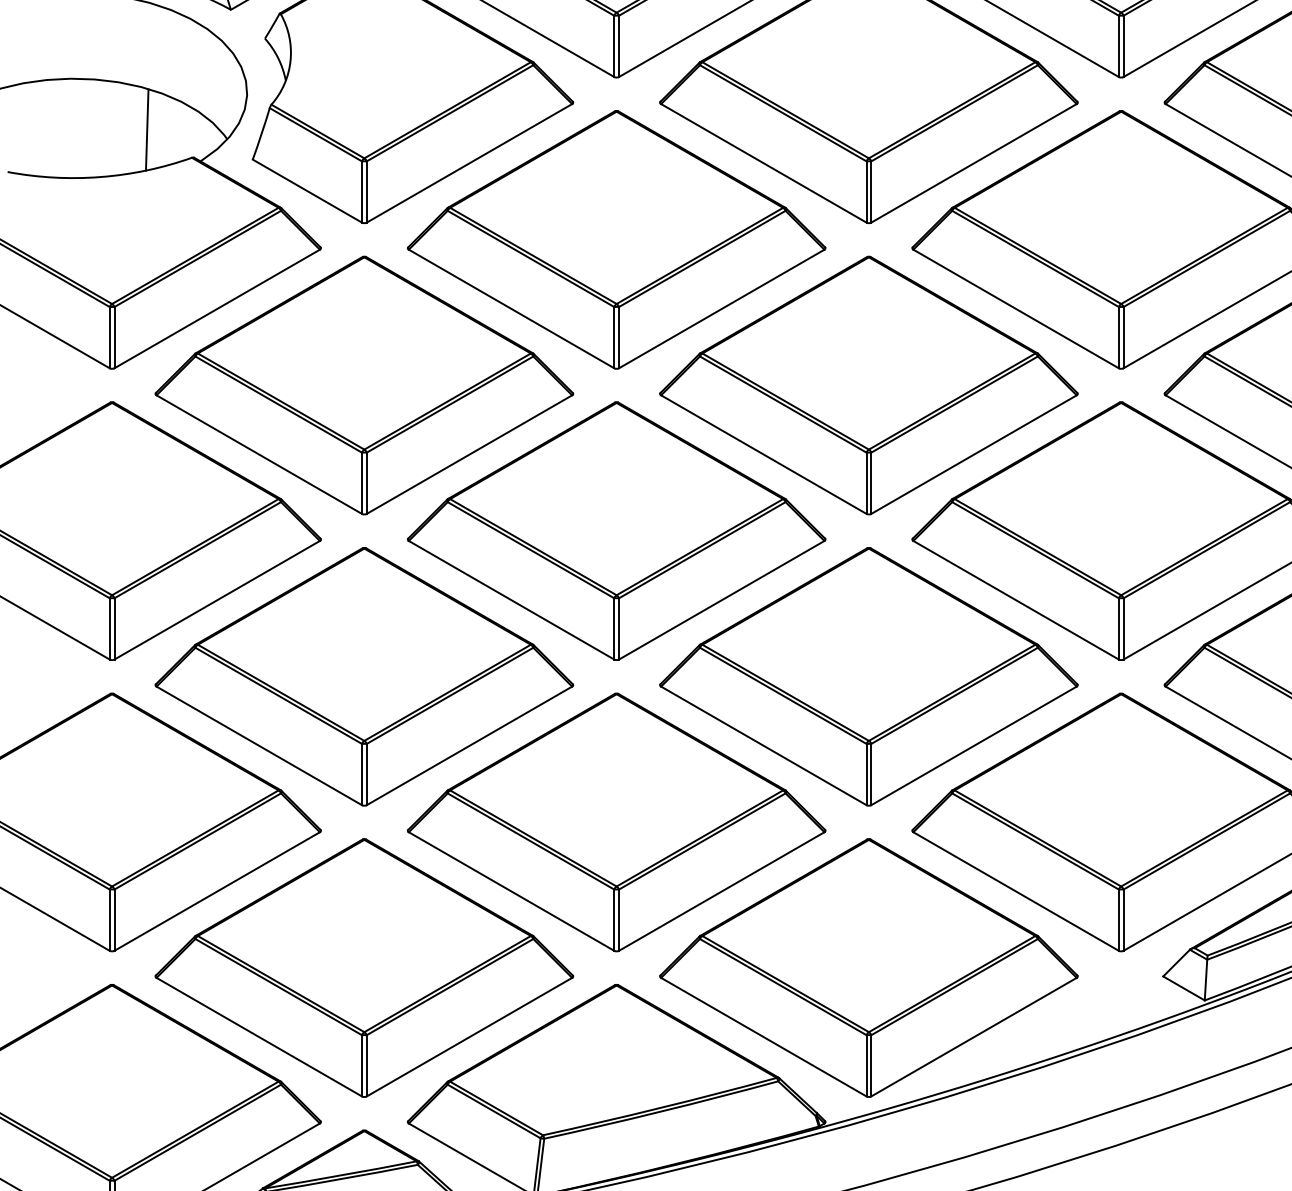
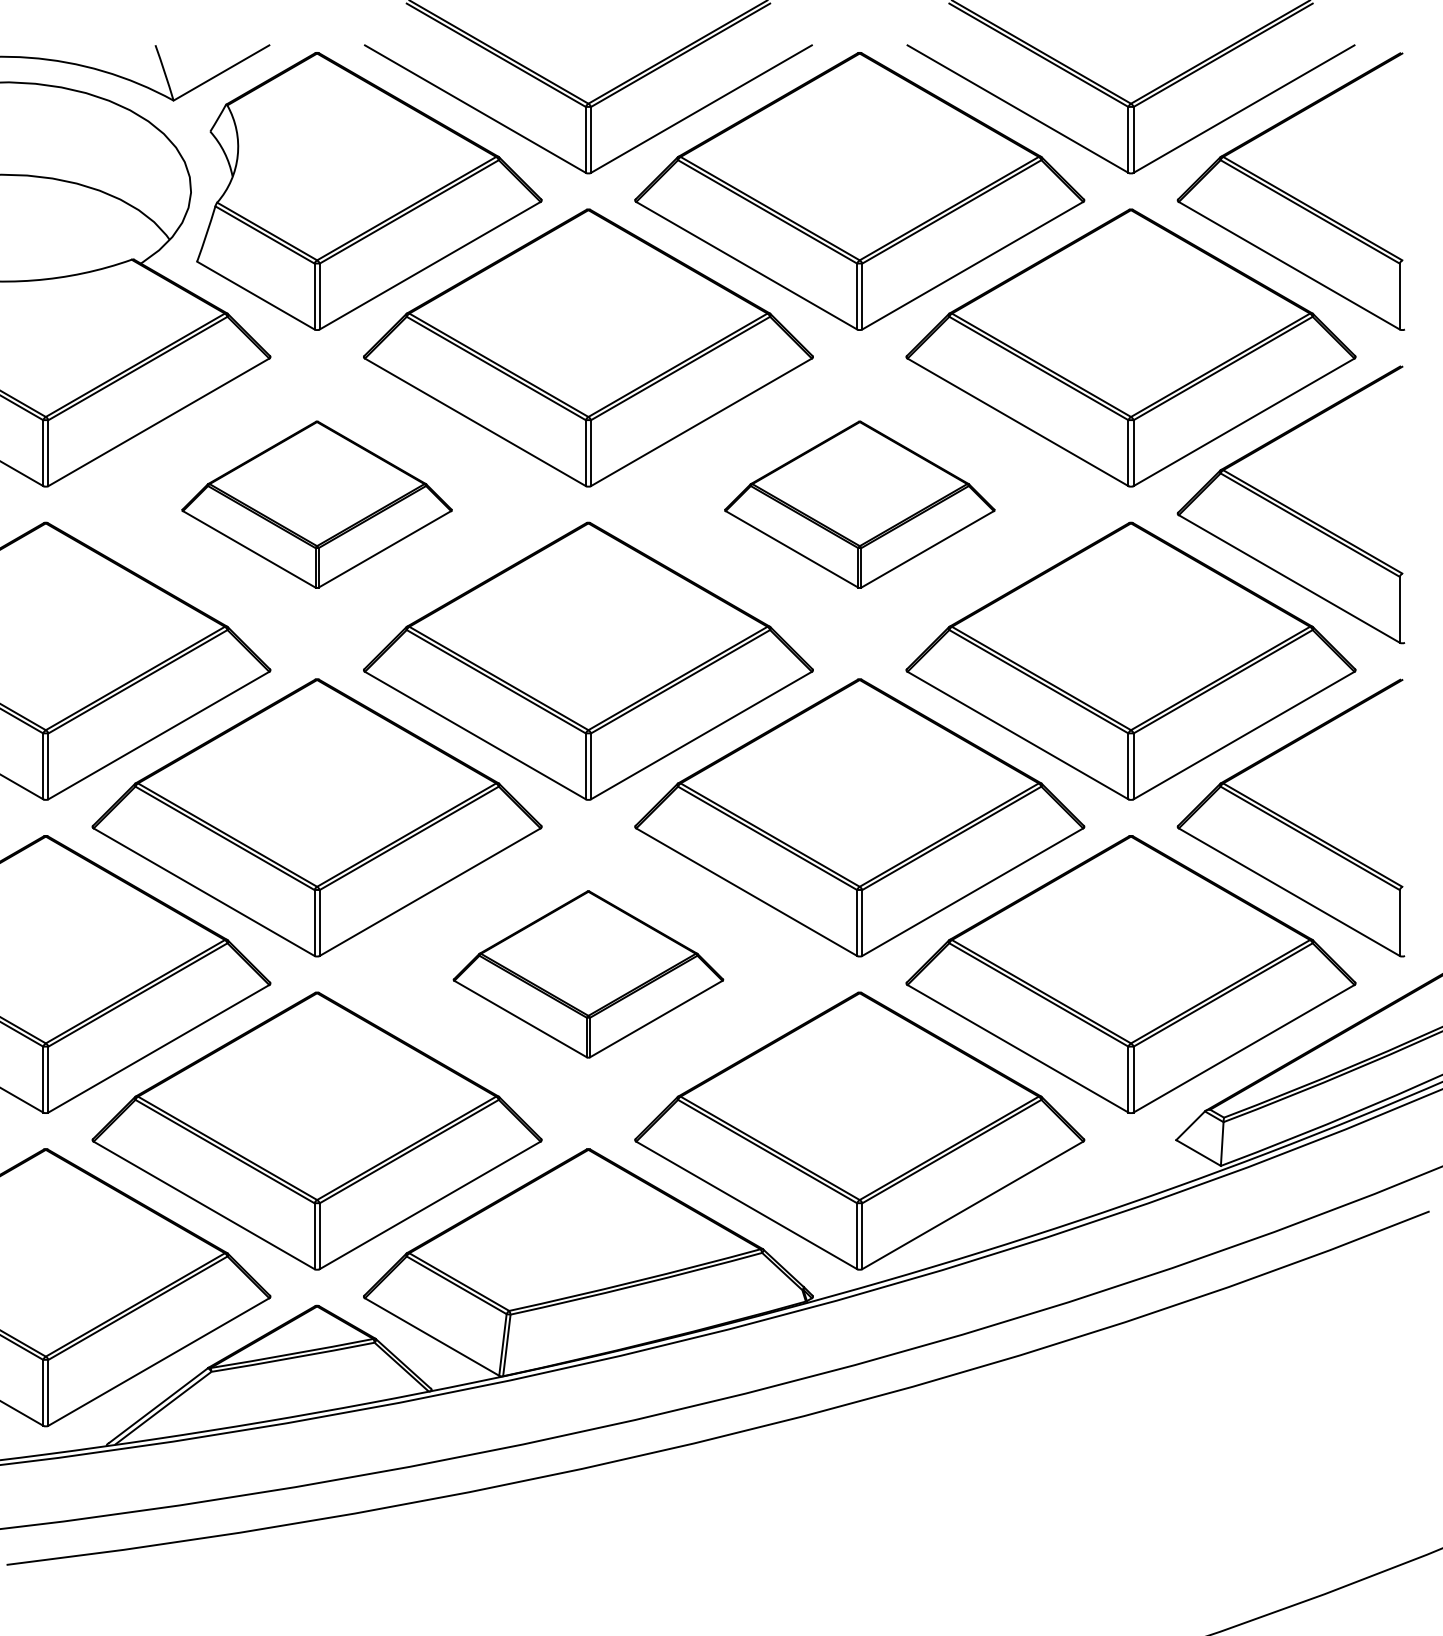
line: (147, 129) -> (83, 229), removed
part: (363, 385) -> (316, 504), size x0.6
part: (868, 385) -> (859, 504), size x0.6
part: (616, 822) -> (588, 974), size x0.6

